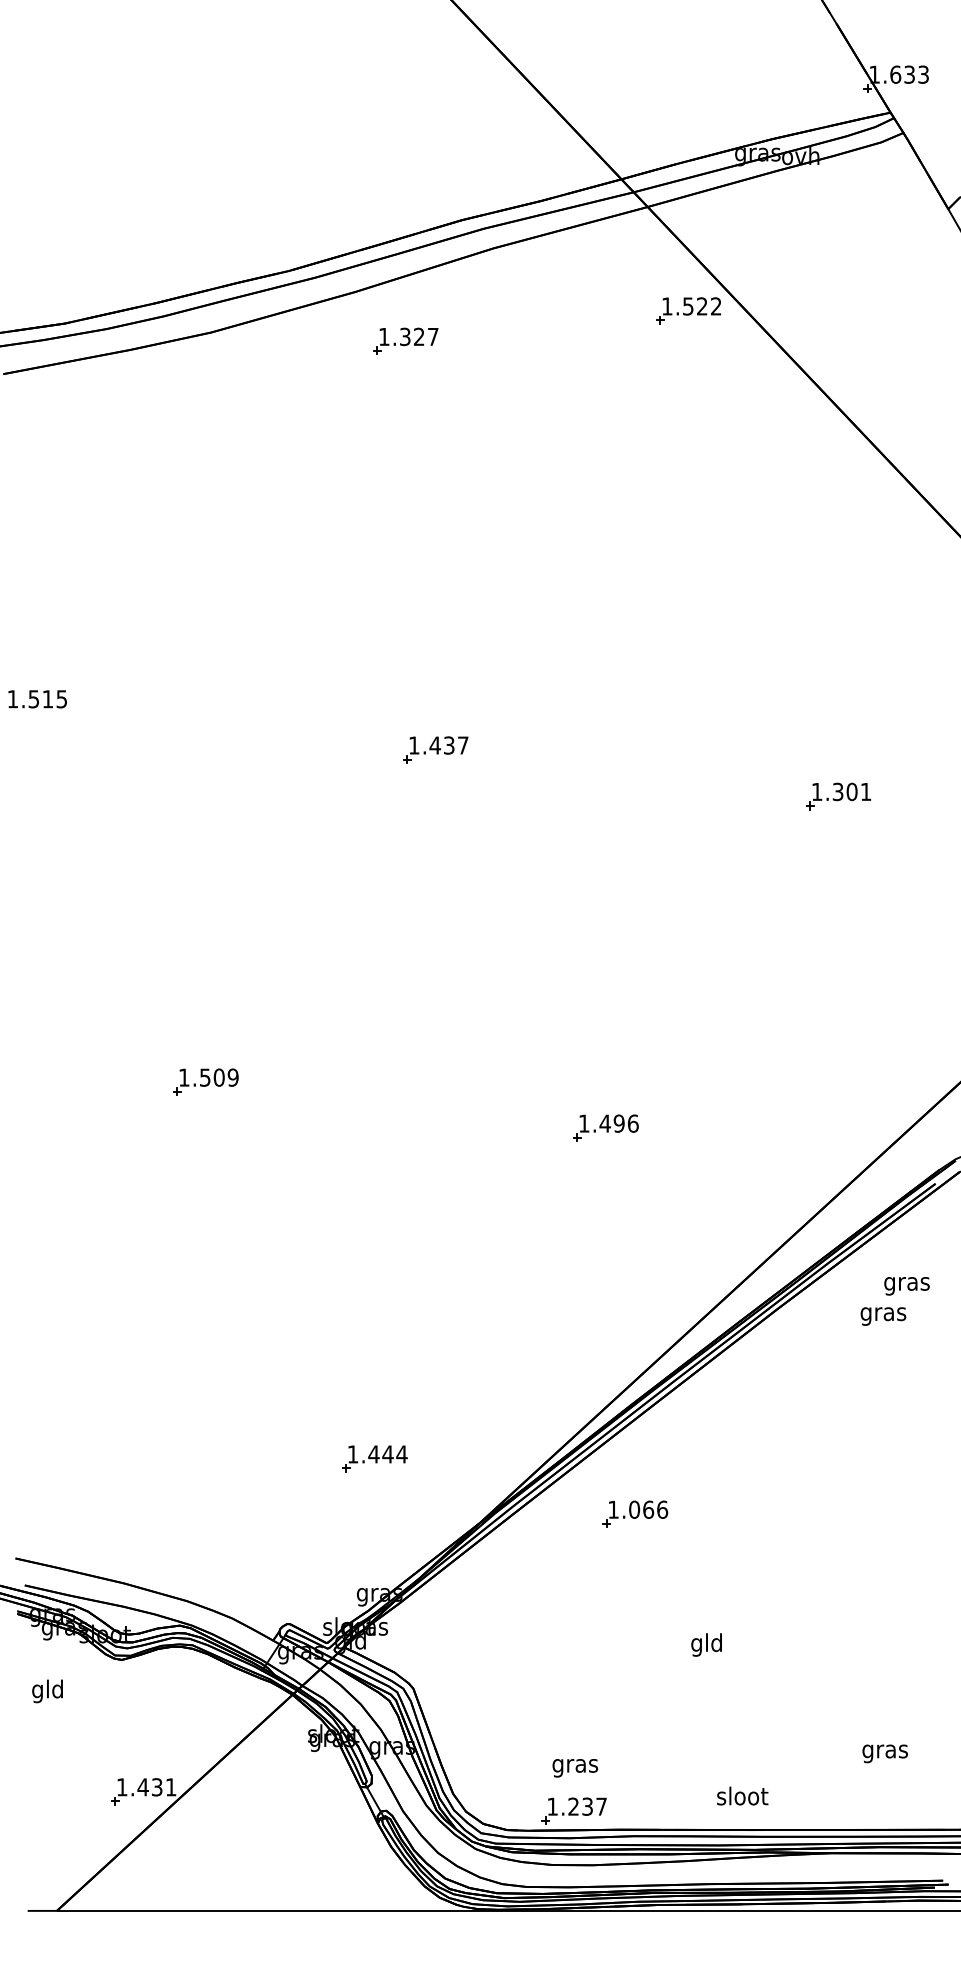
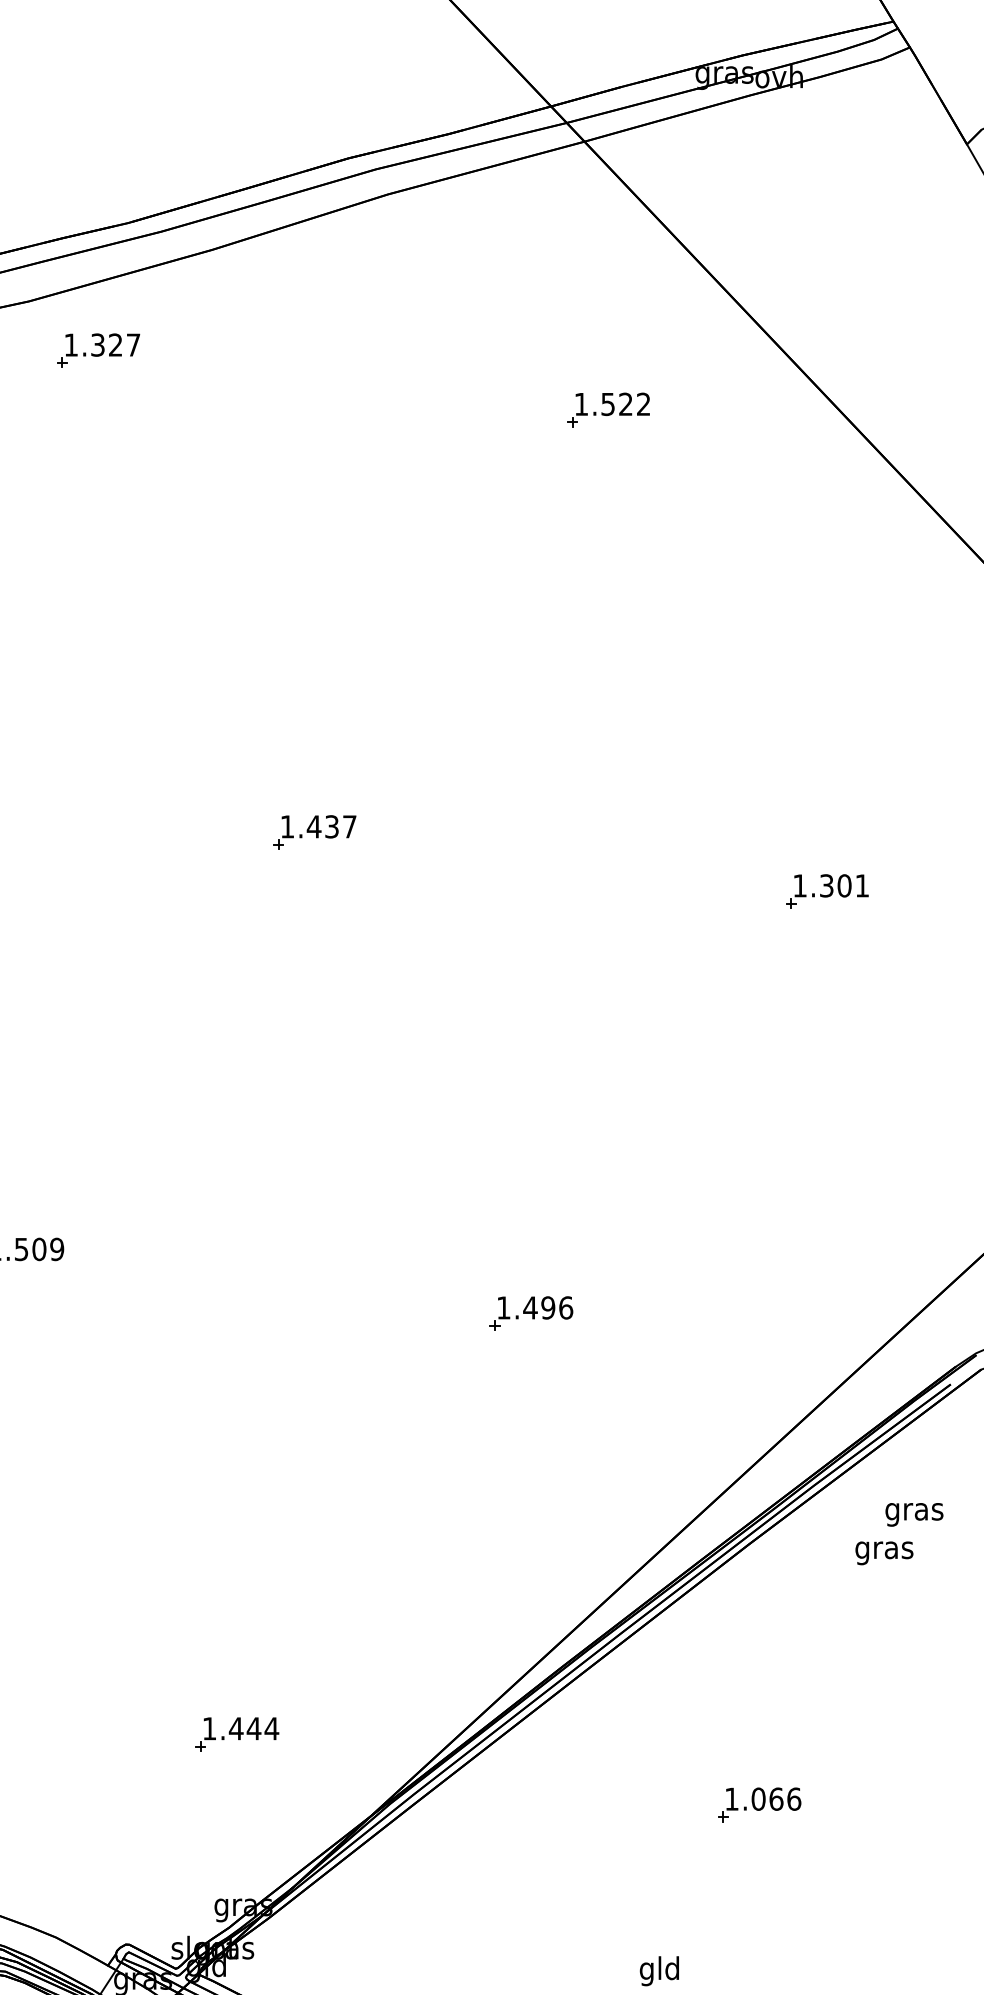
part: (688, 310) -> (608, 409), moved
part: (405, 340) -> (98, 349), moved
part: (635, 1513) -> (759, 1803), moved

